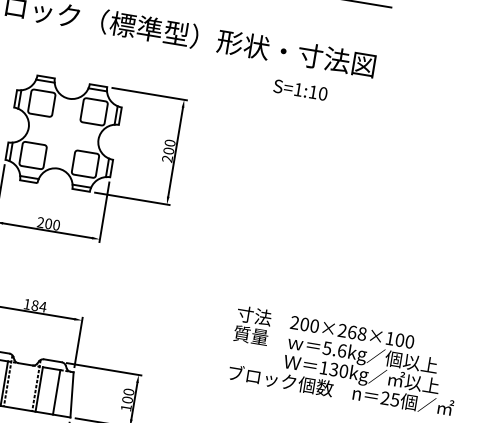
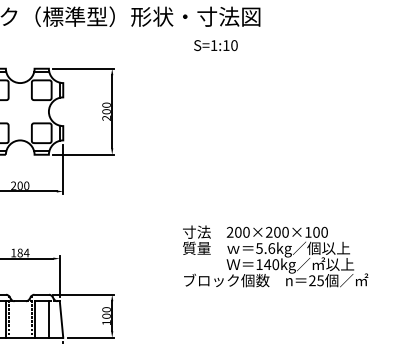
text: (300, 89) -> (215, 45), moved
text: (357, 332) -> (281, 231), 200×268×100 -> 200×200×100
text: (333, 369) -> (267, 264), 130kg -> 140kg

